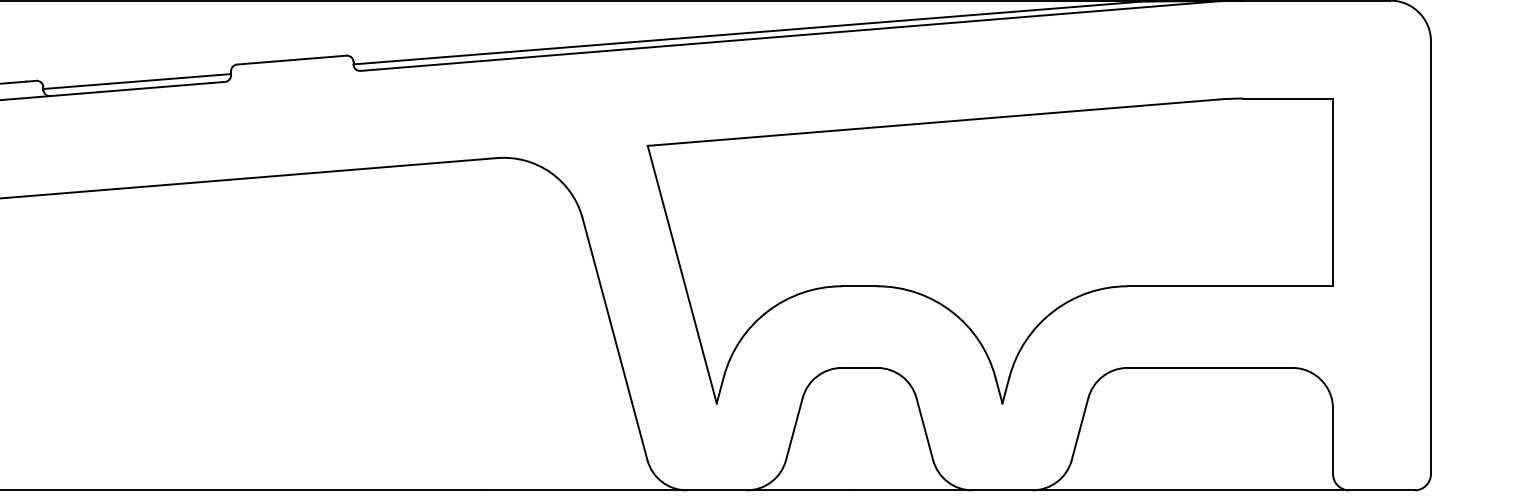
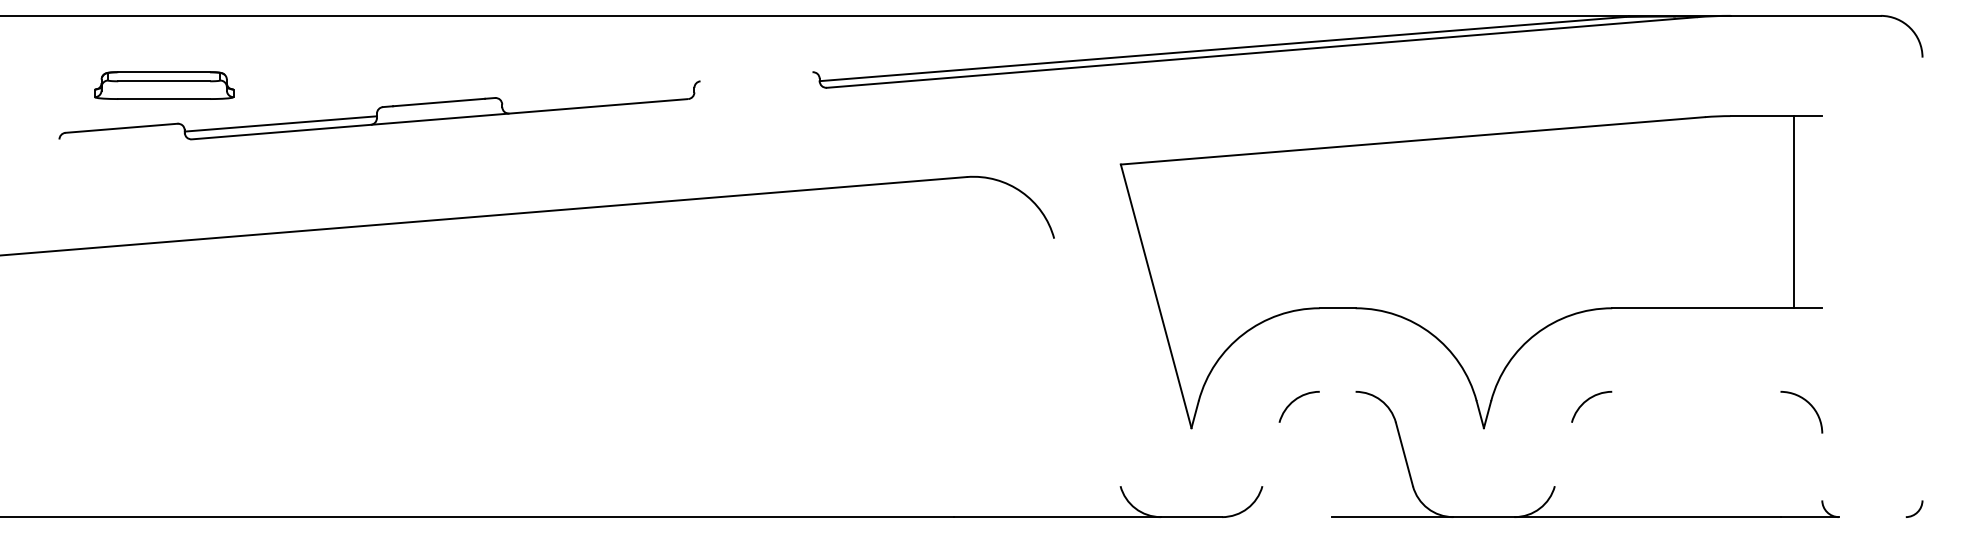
line: (291, 59) -> (756, 76), removed
line: (137, 81) -> (598, 98), removed
line: (1333, 192) -> (1794, 212), moved
line: (1430, 257) -> (1922, 278), removed
line: (615, 339) -> (1087, 362), removed
line: (859, 367) -> (1337, 391), removed
line: (1210, 367) -> (1696, 391), removed
line: (793, 429) -> (1270, 454), removed
line: (1079, 429) -> (1562, 454), removed
line: (1333, 440) -> (1822, 466), removed
line: (800, 490) -> (1277, 517), removed
line: (1381, 490) -> (1871, 517), removed

